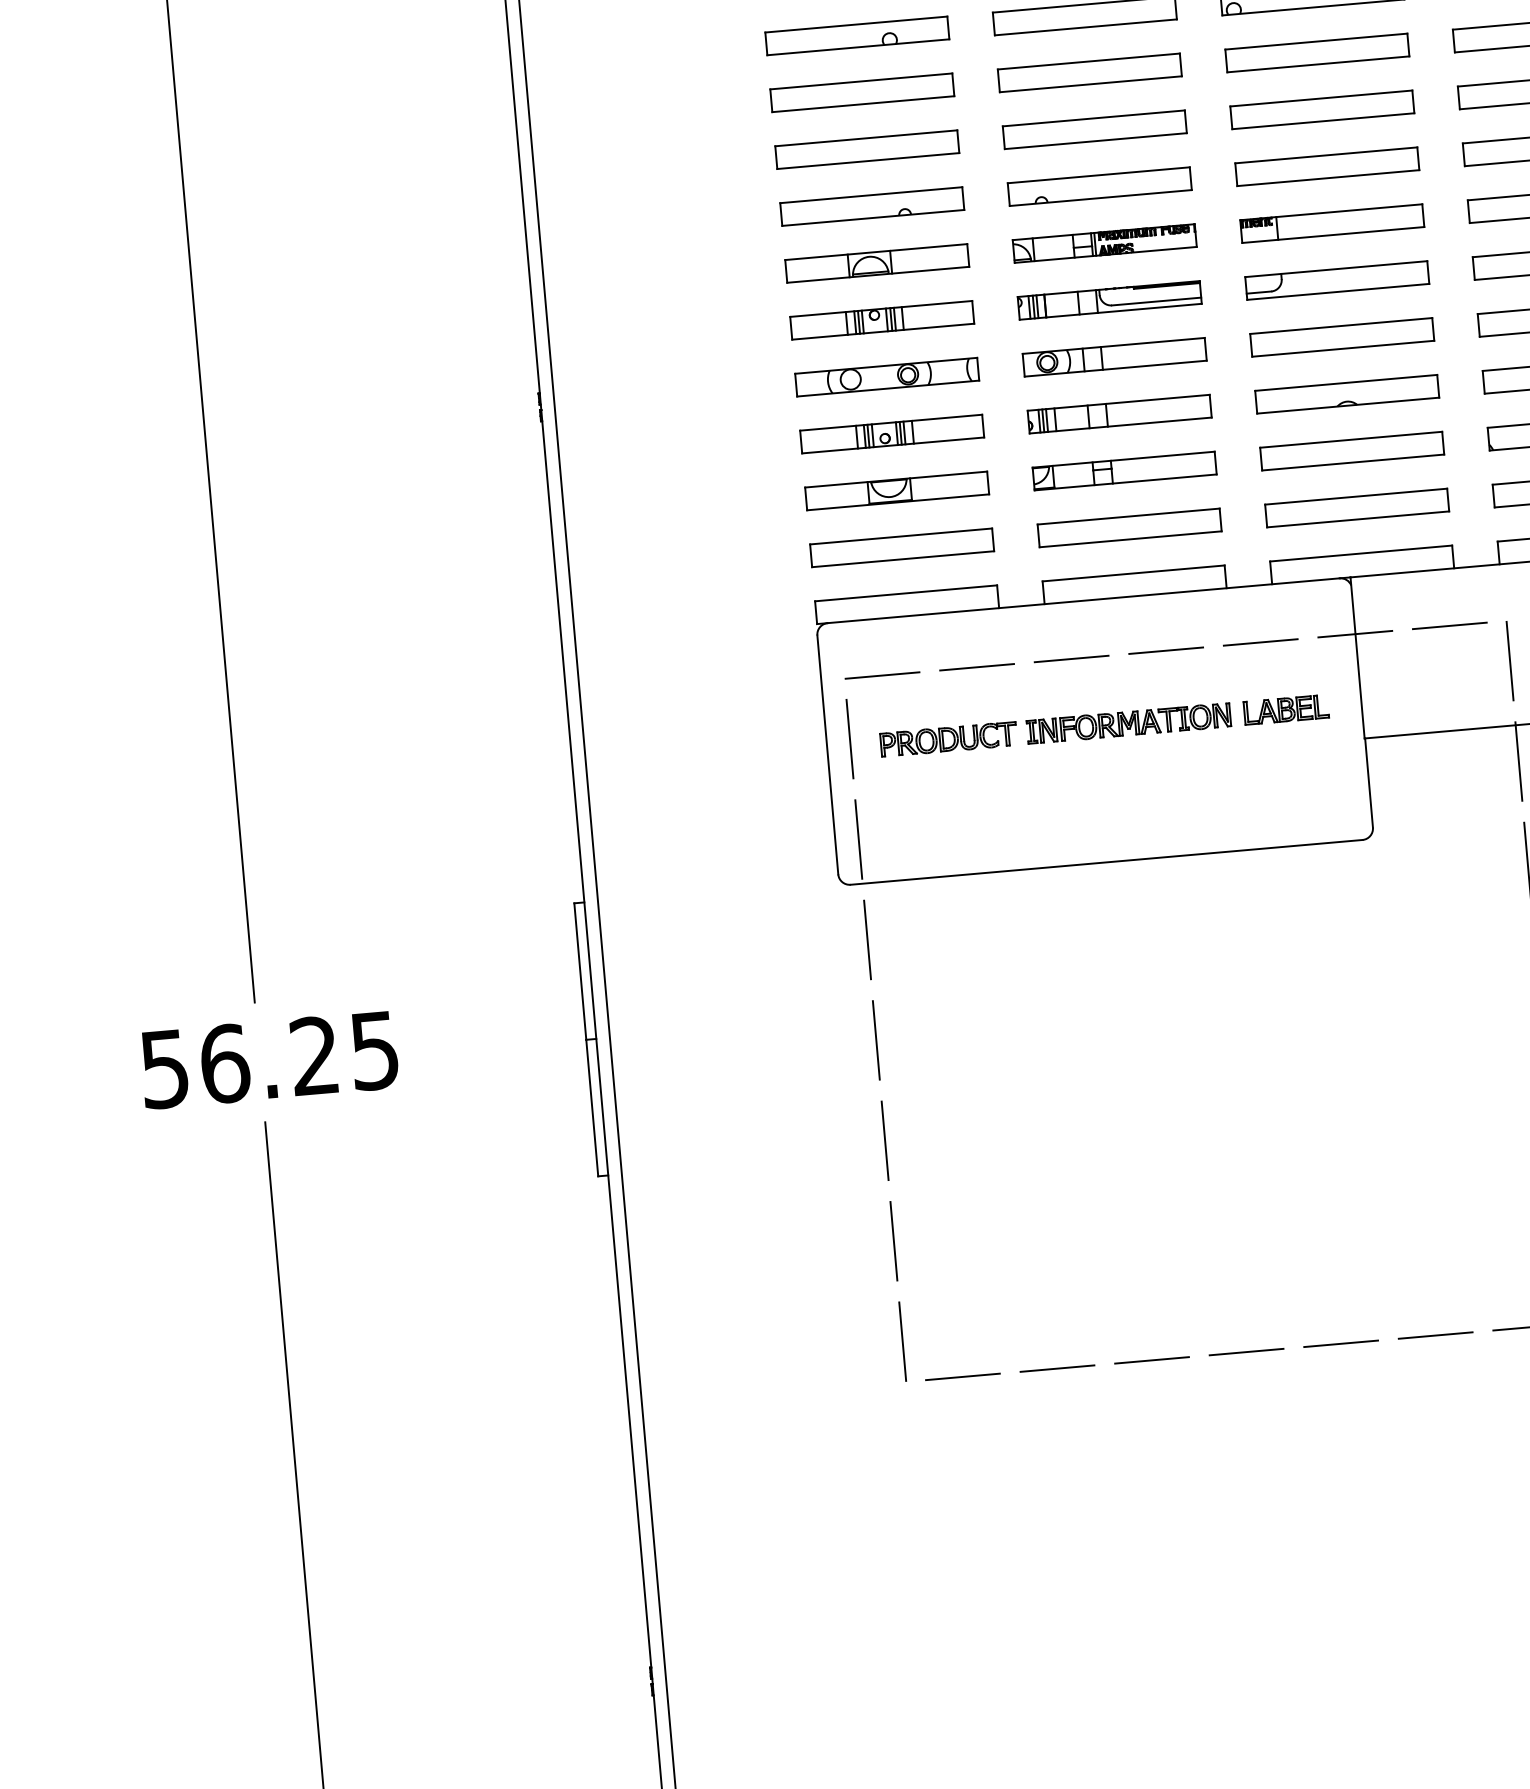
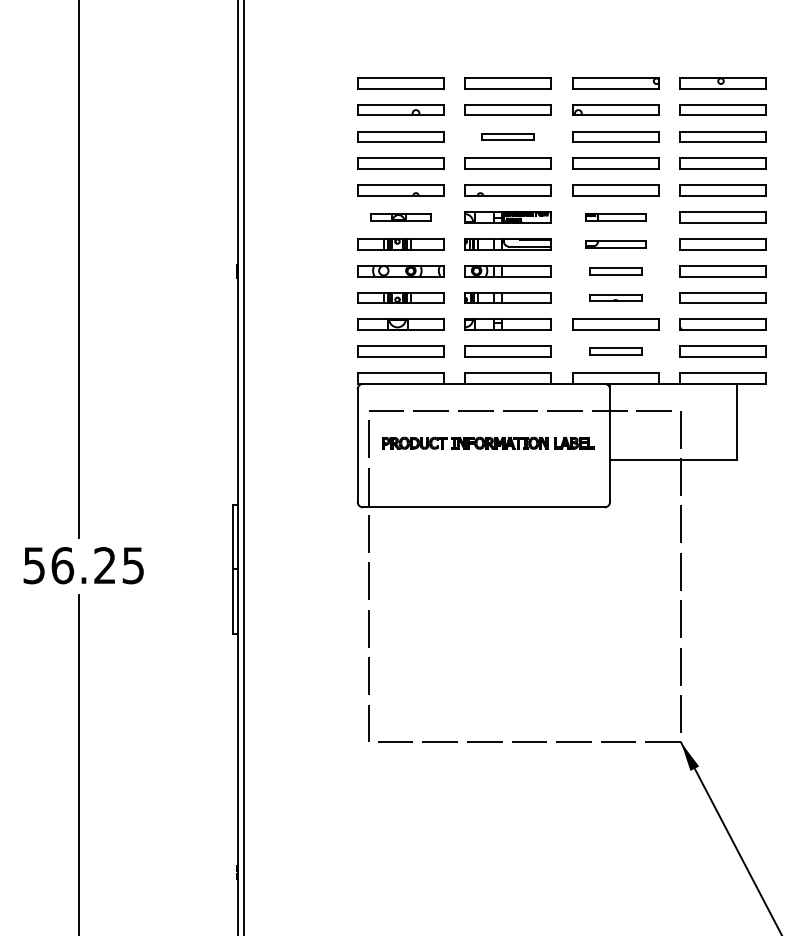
part: (1087, 72) -> (507, 136), size x0.6
part: (1331, 223) -> (615, 217), size x0.7
part: (876, 263) -> (400, 217), size x0.7
part: (1336, 280) -> (615, 244), size x0.7
part: (1341, 338) -> (615, 271), size x0.6
part: (1346, 393) -> (615, 297), size x0.6
part: (1356, 507) -> (615, 351), size x0.6

